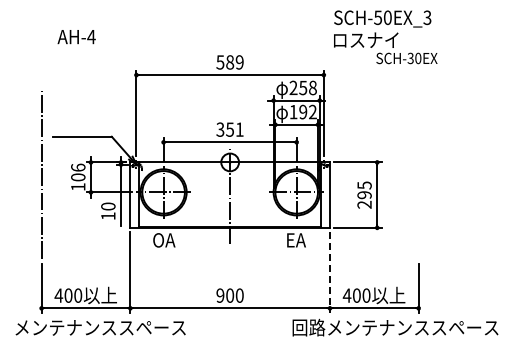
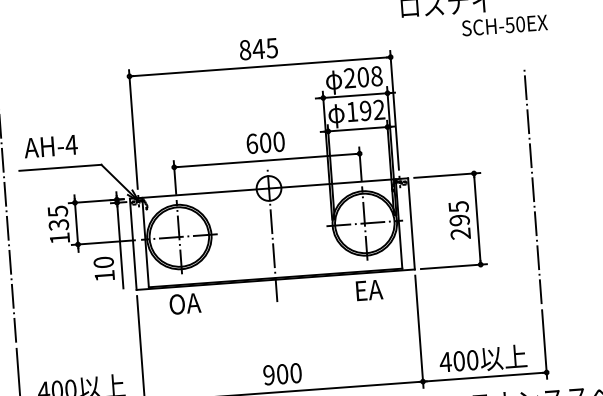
text: (76, 37) -> (50, 147), moved
text: (410, 57) -> (509, 23), SCH-30EX -> SCH-50EX
text: (229, 62) -> (257, 49), 589 -> 845
text: (303, 87) -> (363, 76), 258 -> 208
text: (229, 129) -> (264, 142), 351 -> 600
text: (78, 172) -> (58, 218), 106 -> 135
line: (418, 173) -> (532, 184), added
line: (329, 273) -> (418, 333), dashed -> solid

